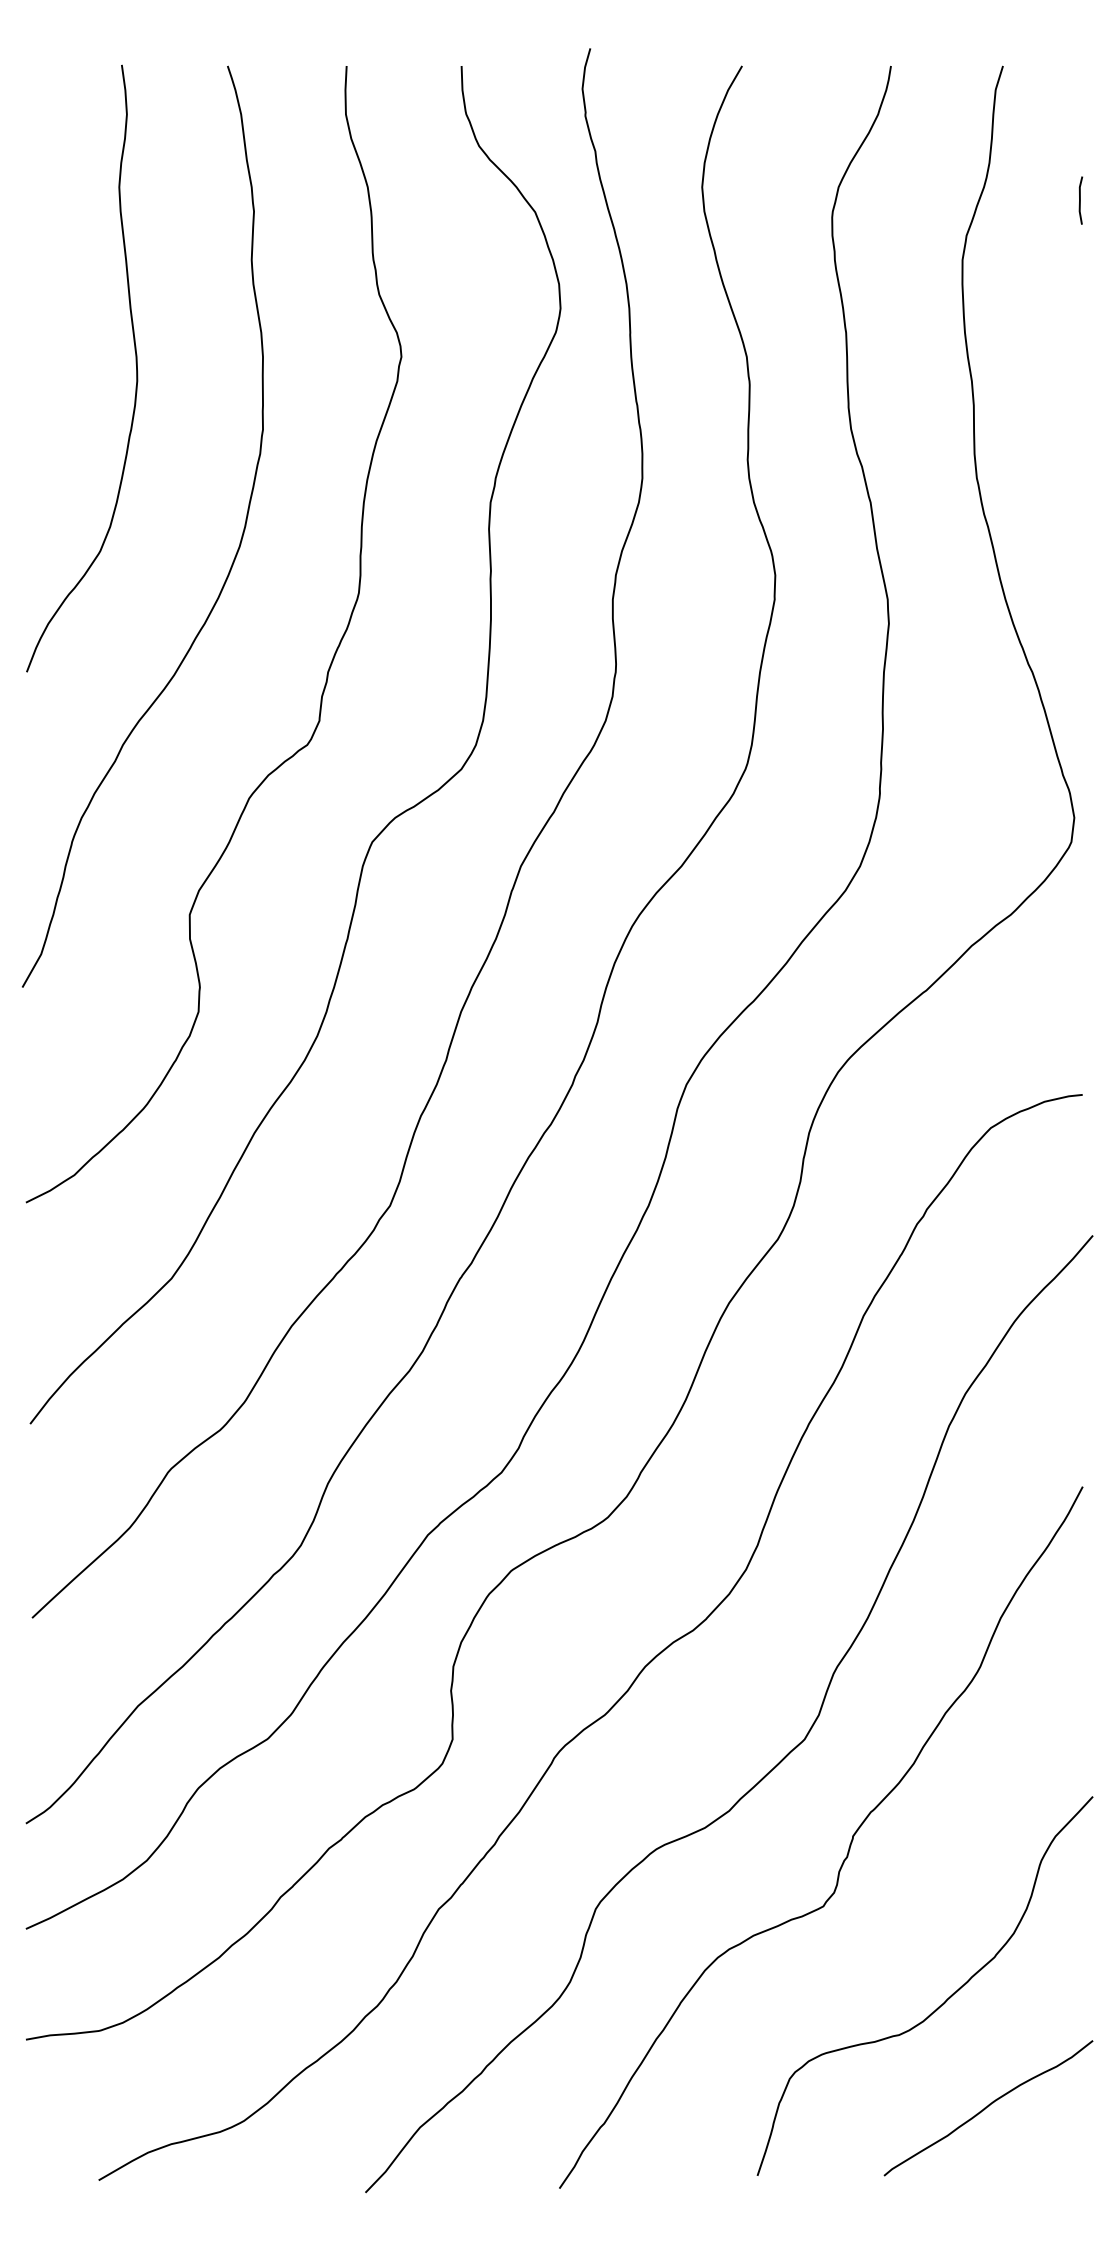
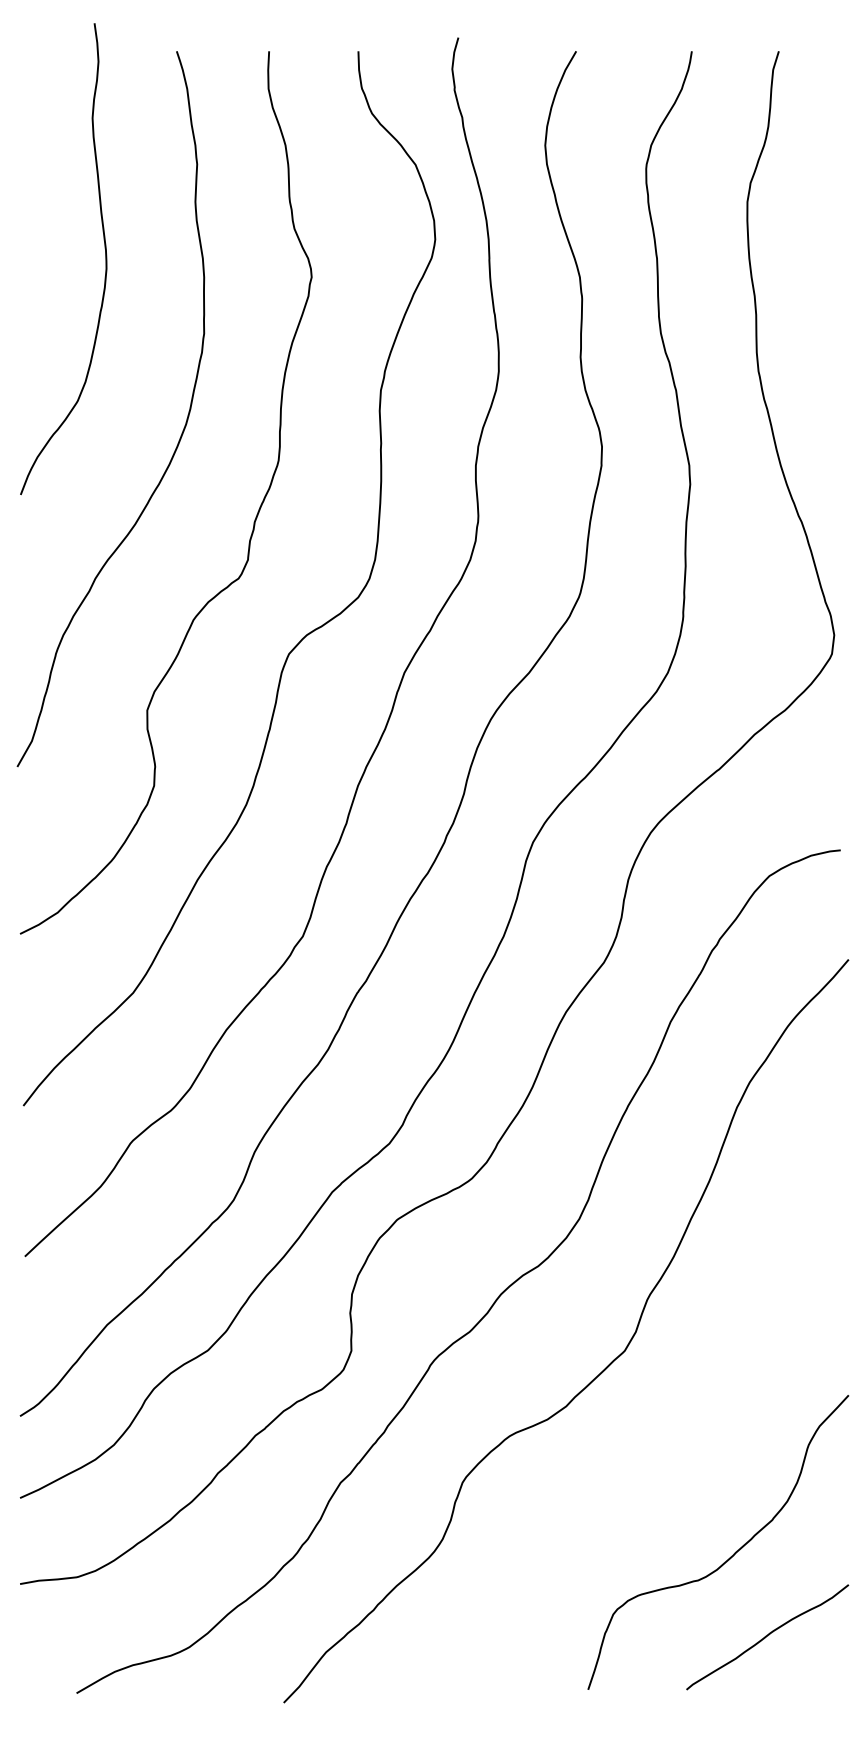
line: (1080, 200) -> (839, 155), removed
curve: (135, 363) -> (105, 255), moved
curve: (848, 1847) -> (658, 1434), removed

